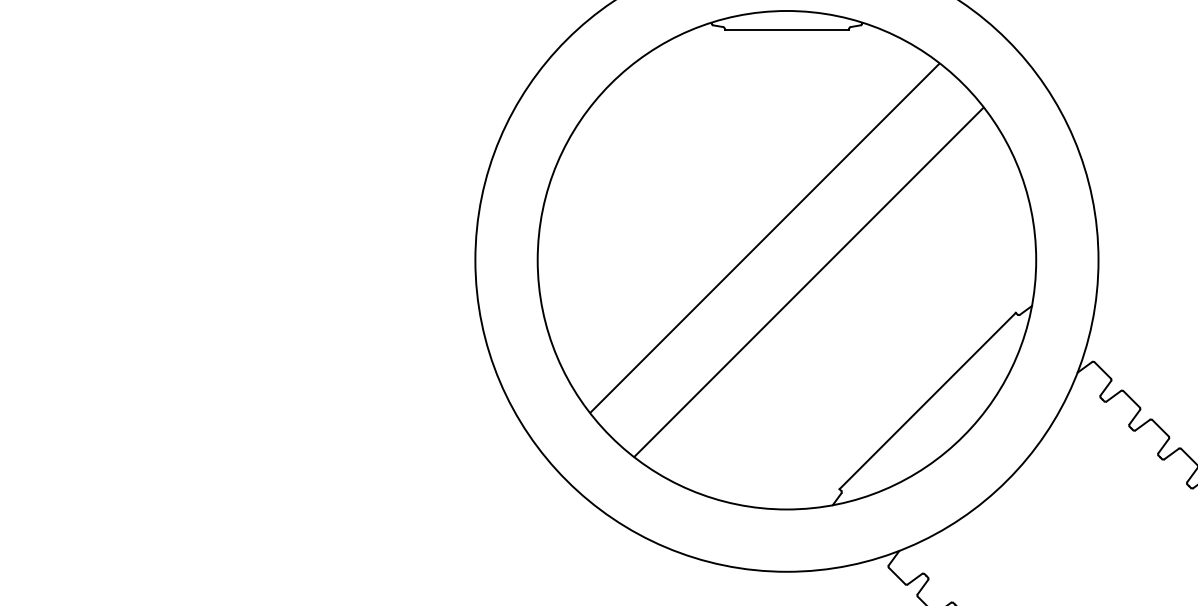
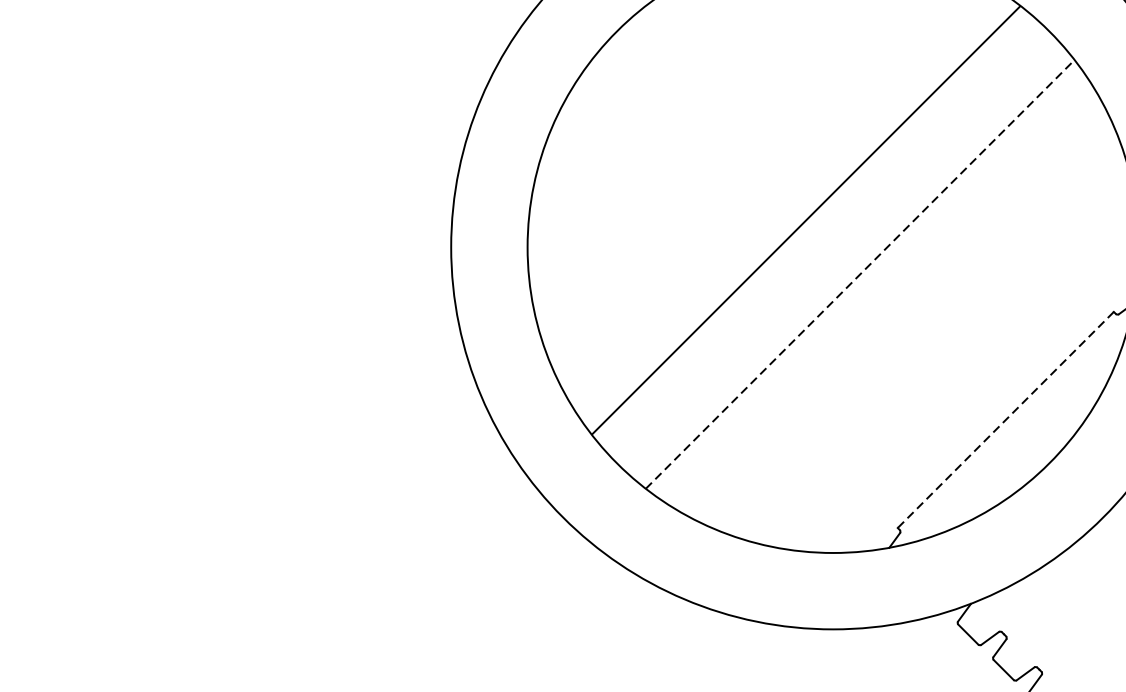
line: (809, 281) -> (860, 273), solid -> dashed
line: (927, 401) -> (1005, 420), solid -> dashed

